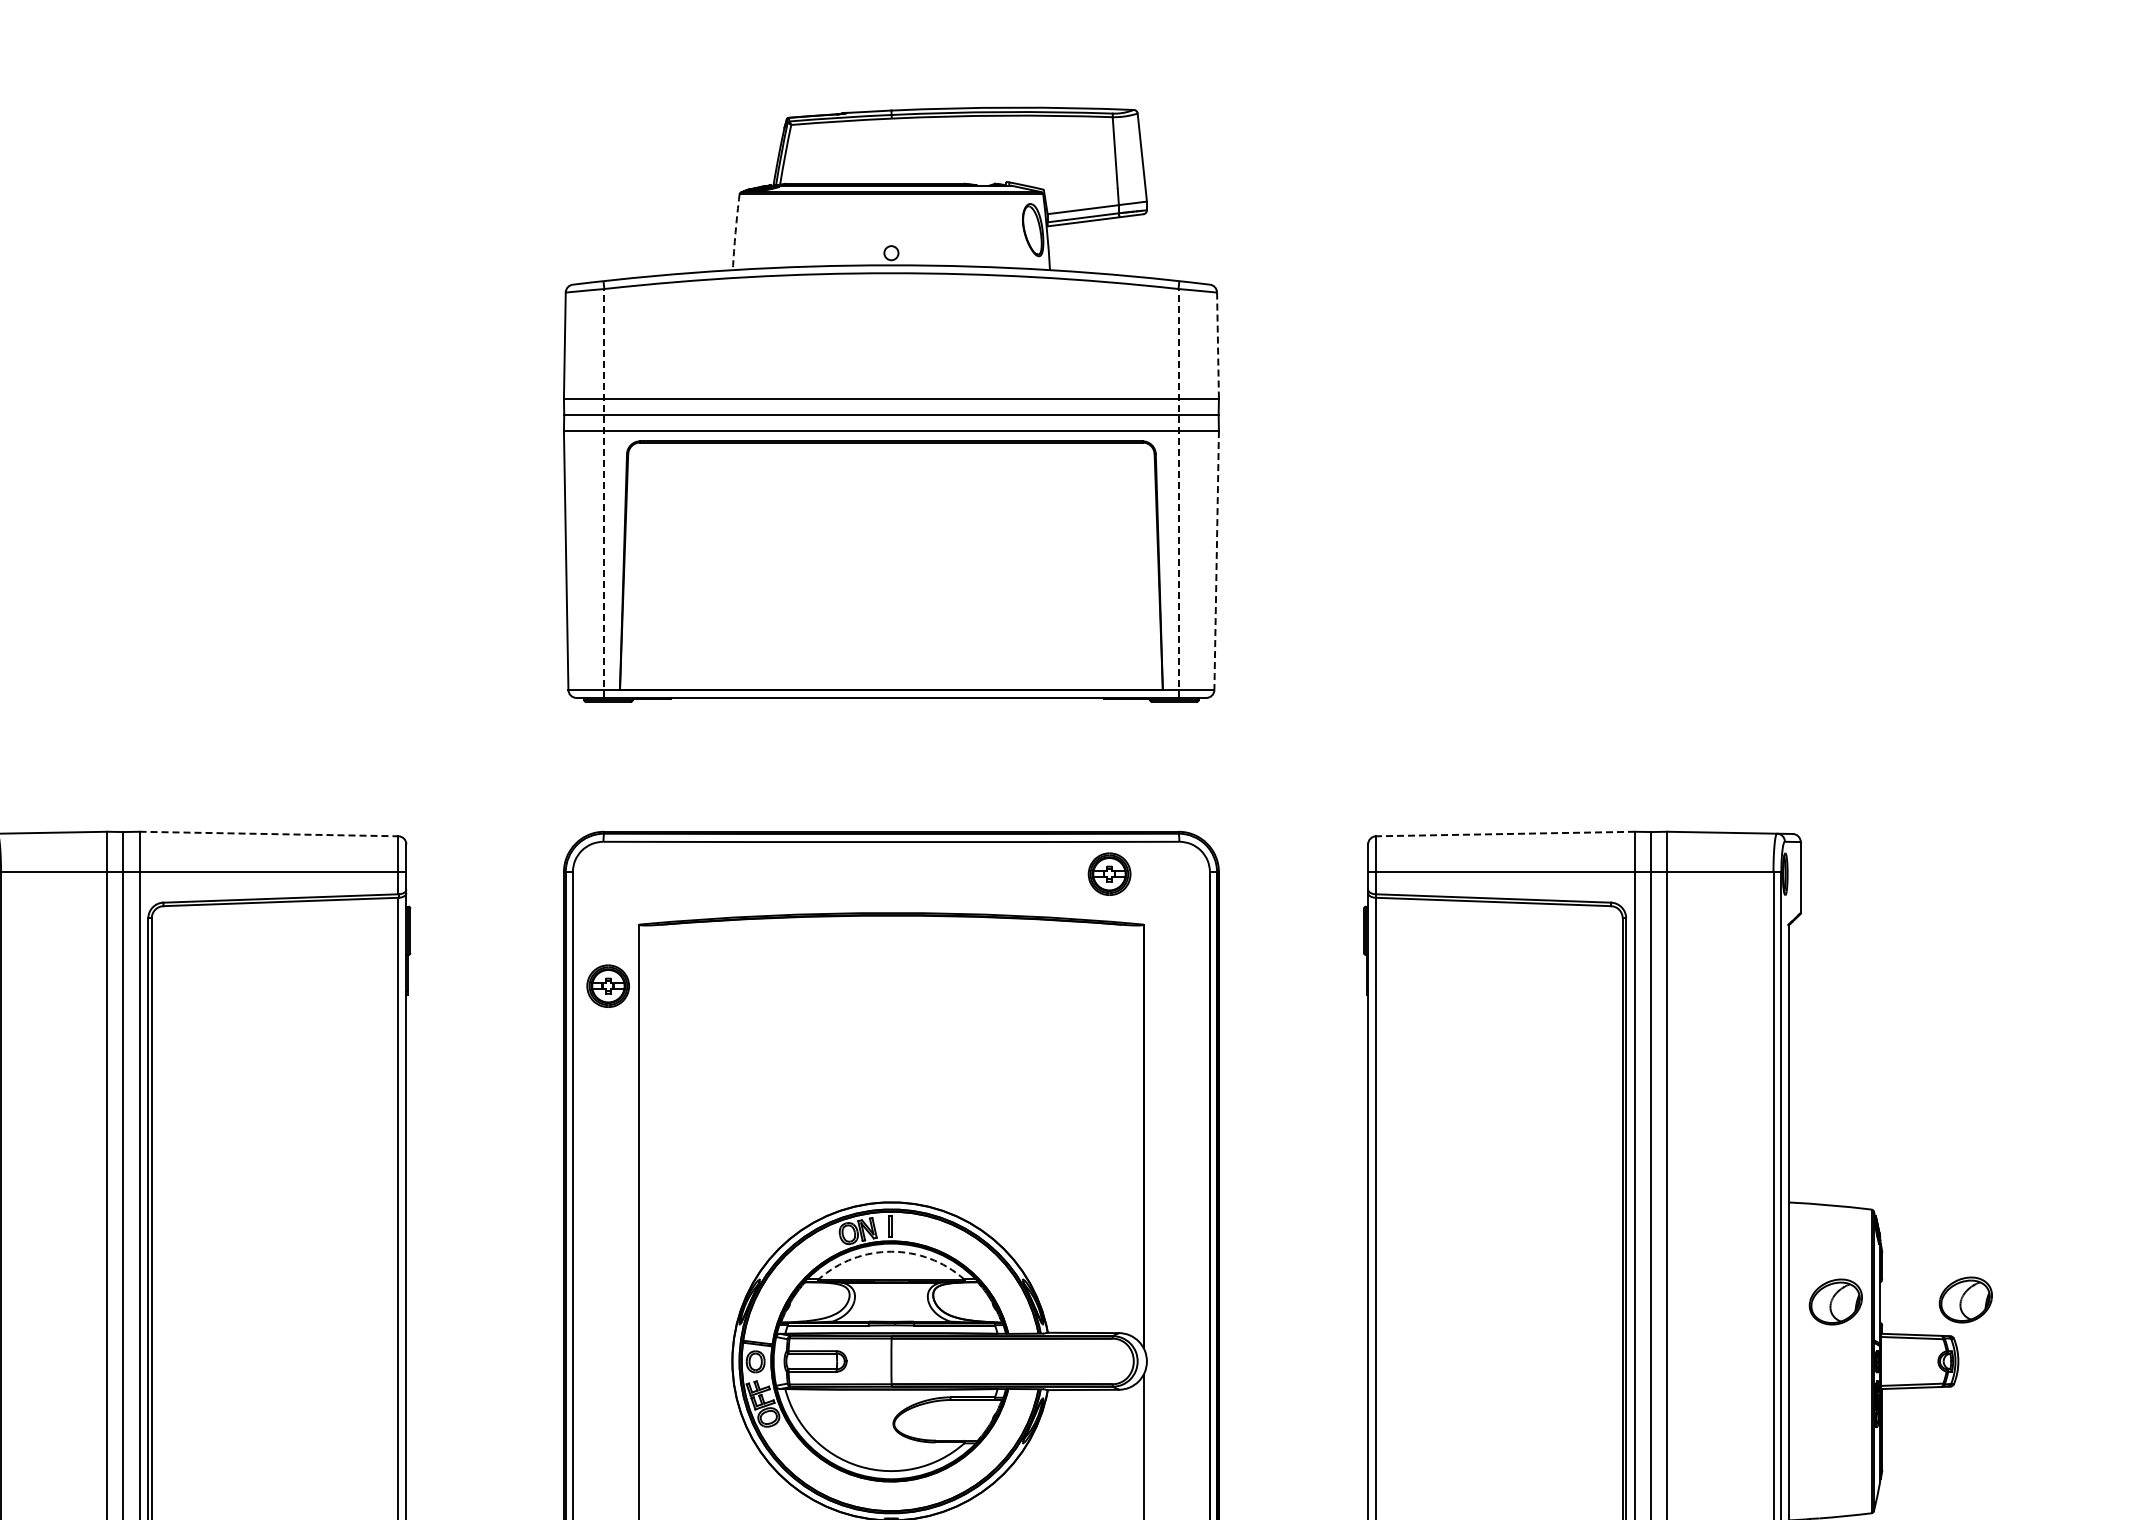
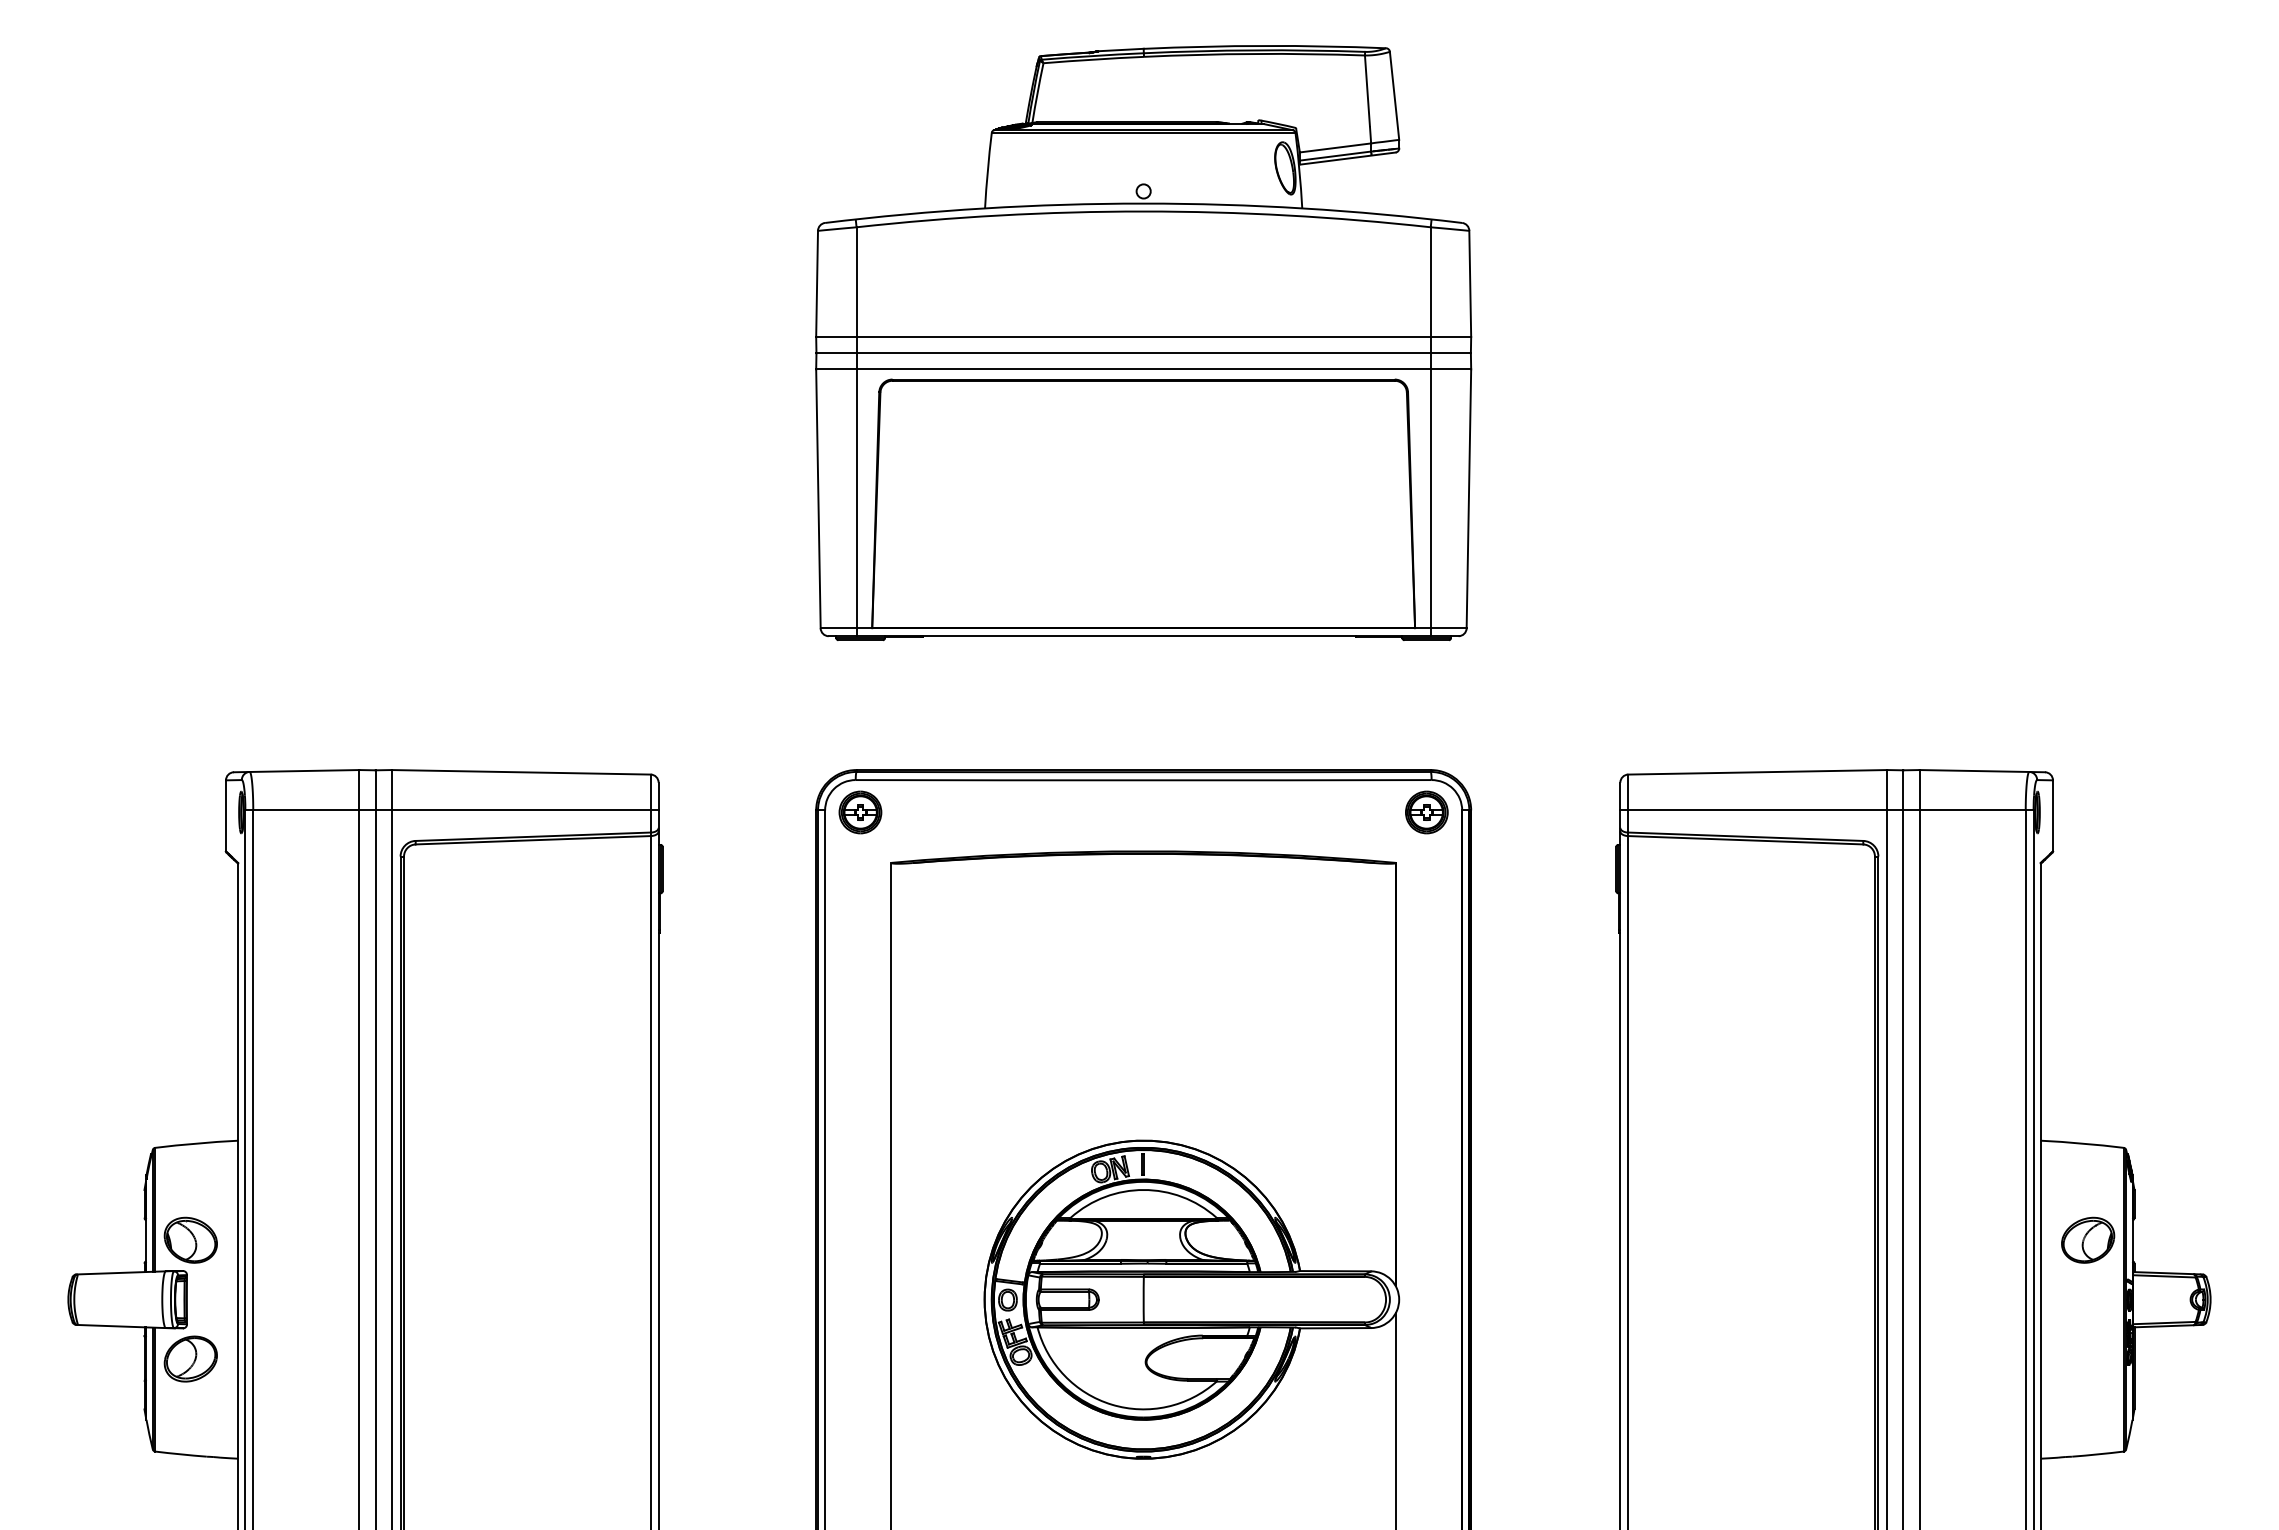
arc: (735, 232) -> (987, 170), dashed -> solid
line: (1218, 346) -> (1470, 284), dashed -> solid
line: (604, 493) -> (856, 431), dashed -> solid
line: (1178, 493) -> (1430, 431), dashed -> solid
line: (1216, 561) -> (1468, 499), dashed -> solid
line: (269, 834) -> (521, 772), dashed -> solid
line: (1505, 834) -> (1757, 772), dashed -> solid
part: (1109, 874) -> (1426, 812), moved
part: (608, 986) -> (860, 812), moved
arc: (891, 1252) -> (1143, 1190), dashed -> solid
part: (1966, 1299) -> (2218, 1237), removed

